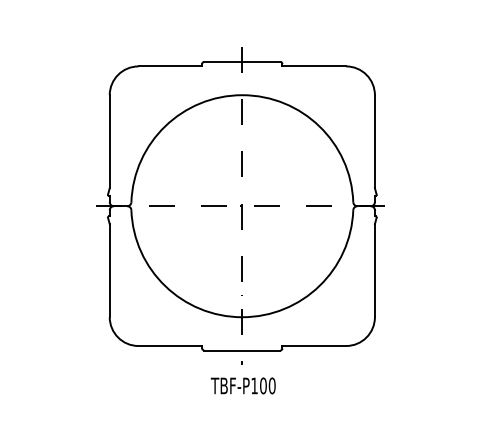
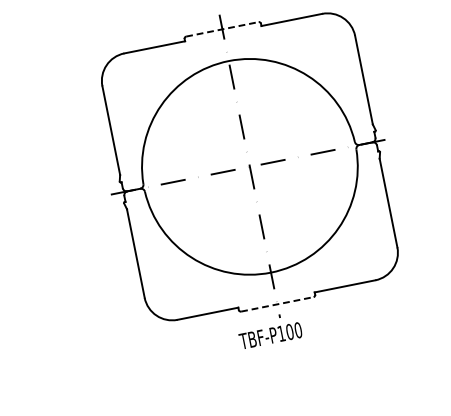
line: (242, 61) -> (222, 28), solid -> dashed
line: (242, 350) -> (277, 304), solid -> dashed
text: (242, 385) -> (269, 335), moved

